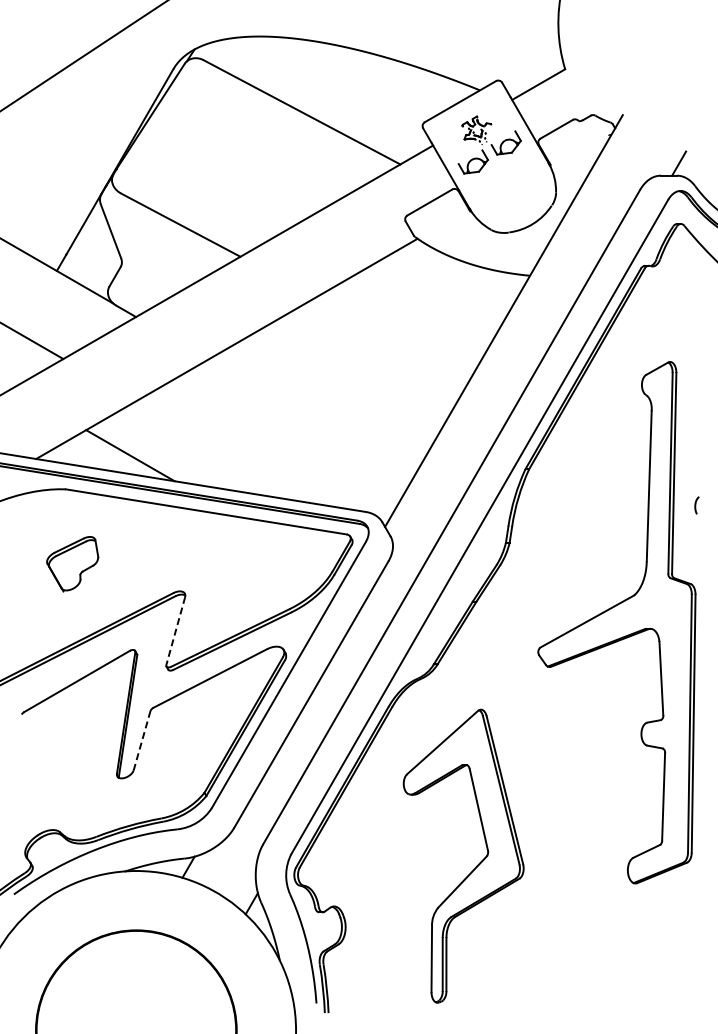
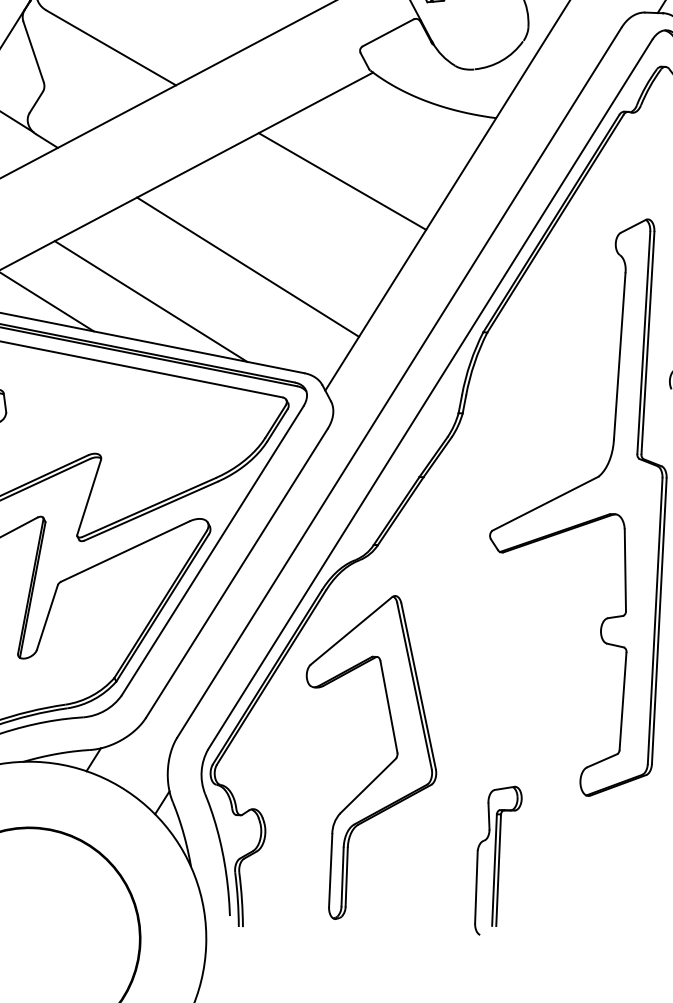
line: (393, 337) -> (342, 181), added
line: (311, 418) -> (248, 267), added
line: (224, 452) -> (150, 301), added
line: (175, 631) -> (88, 497), dashed -> solid
line: (142, 740) -> (47, 617), dashed -> solid
part: (475, 866) -> (382, 769), moved
part: (556, 944) -> (498, 860), added

